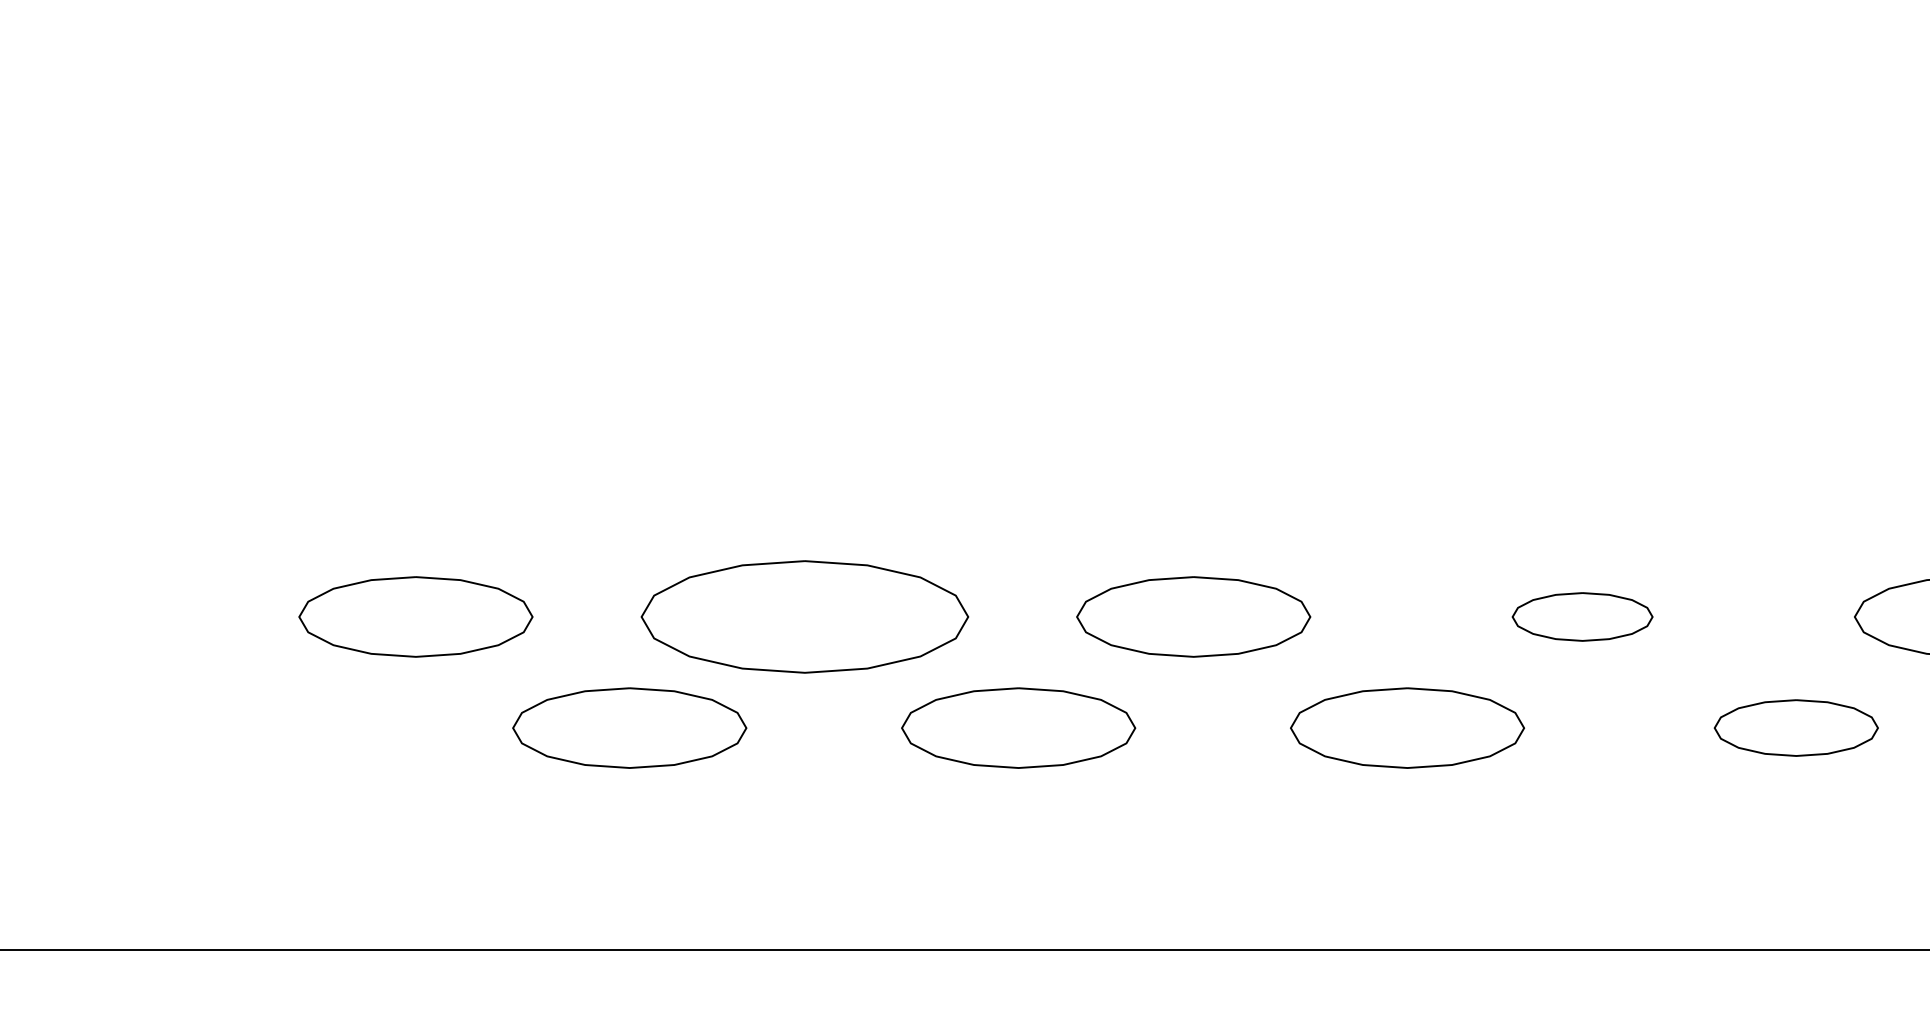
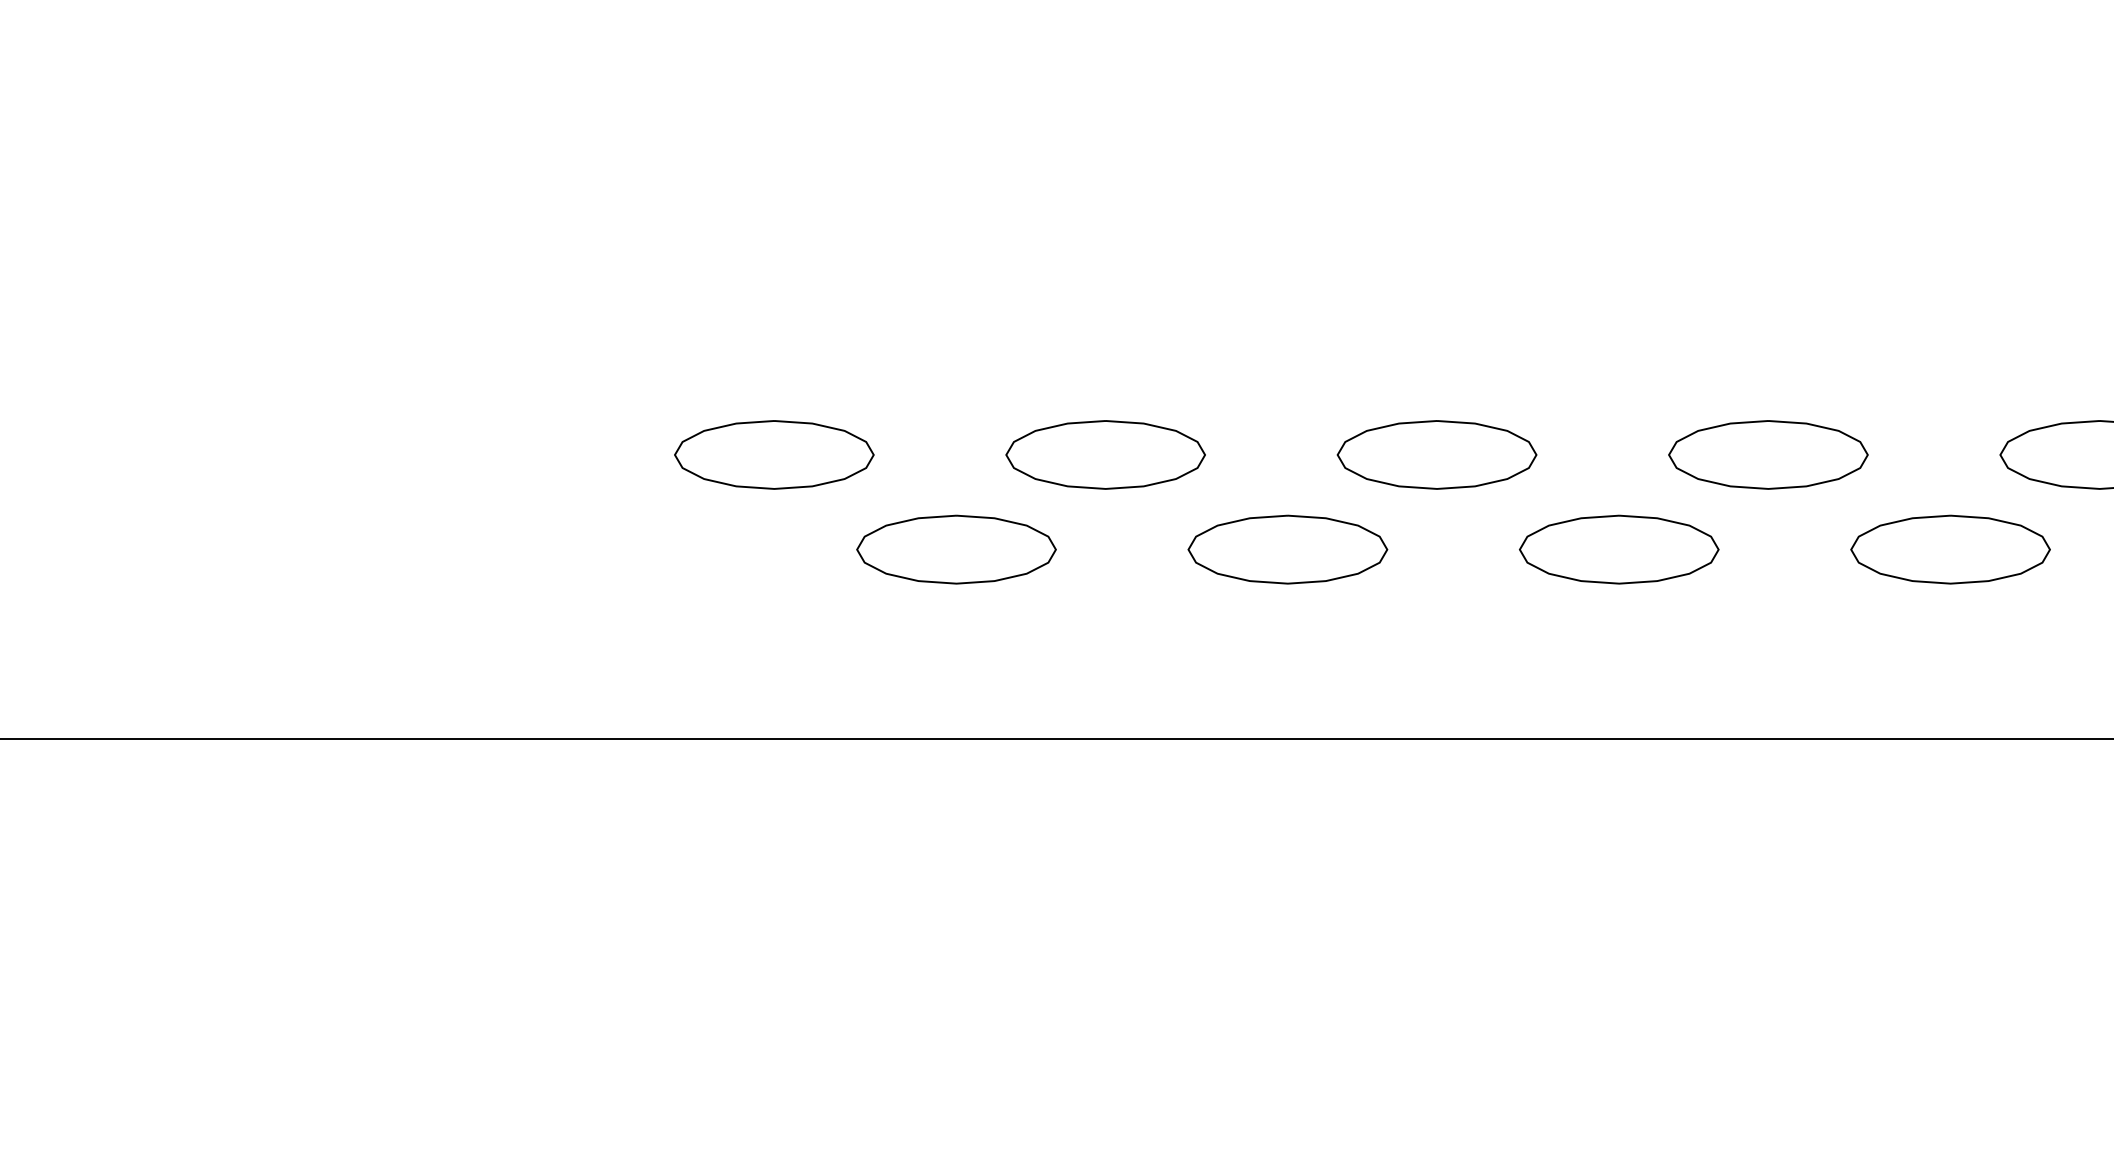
part: (804, 616) -> (1105, 454), size x0.71
part: (1582, 616) -> (1768, 454), size x1.67
part: (1796, 727) -> (1950, 549), size x1.43

